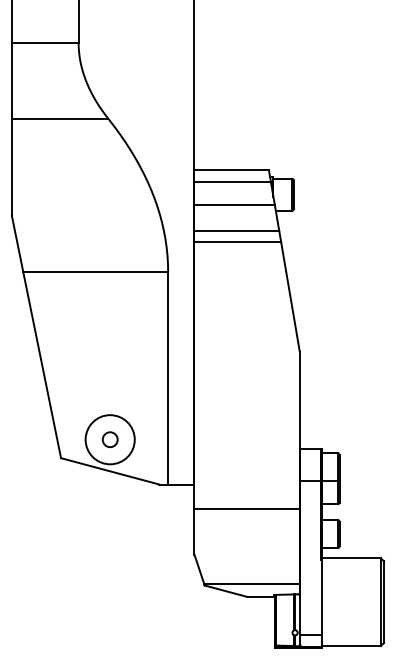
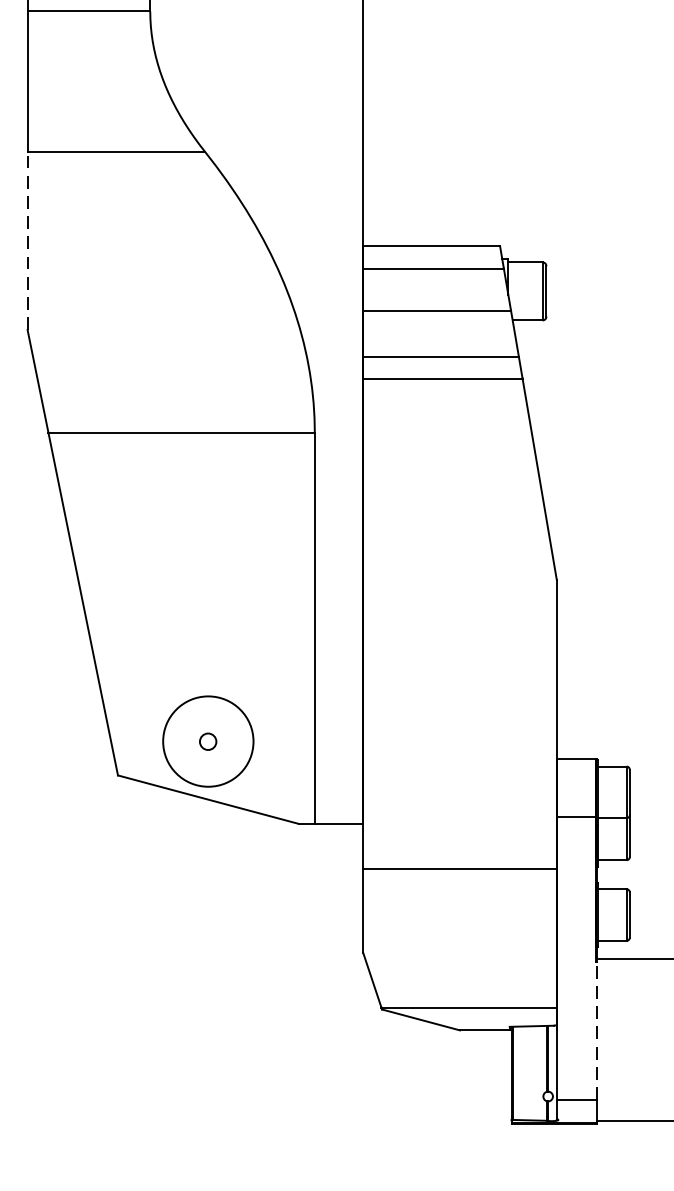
line: (11, 166) -> (26, 239), solid -> dashed
circle: (109, 439) -> (207, 741), size x0.6
line: (321, 597) -> (596, 1031), solid -> dashed

